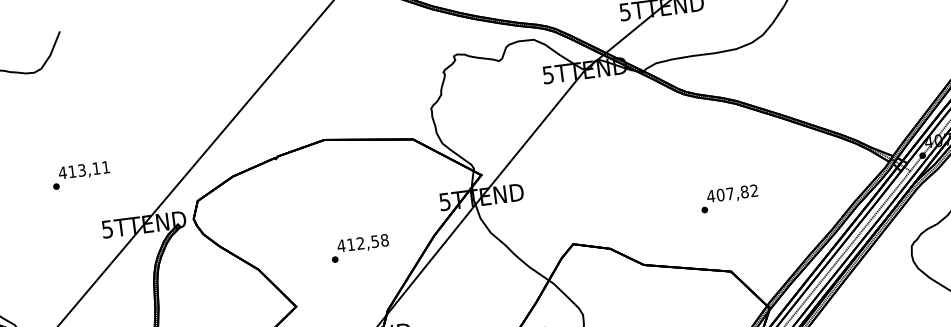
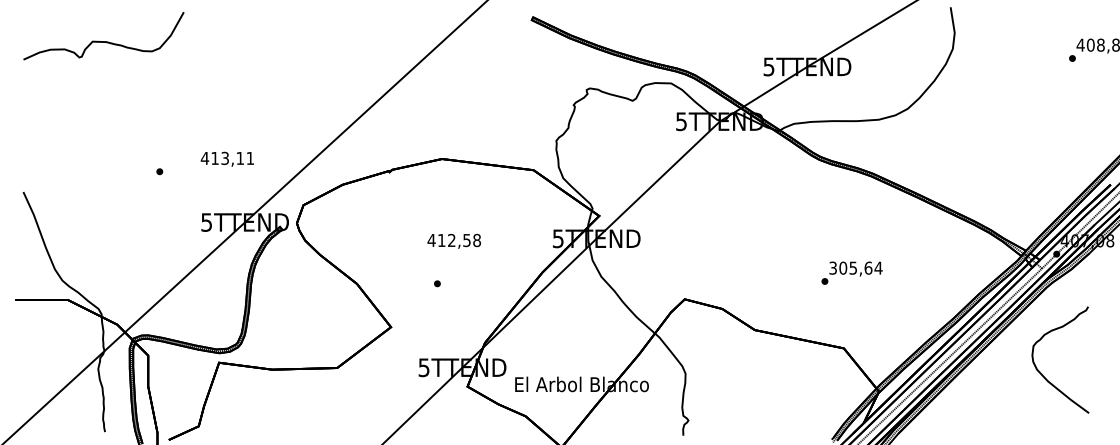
text: (83, 170) -> (226, 158), moved
text: (732, 192) -> (855, 267), 407,82 -> 305,64
text: (362, 243) -> (453, 240), moved

